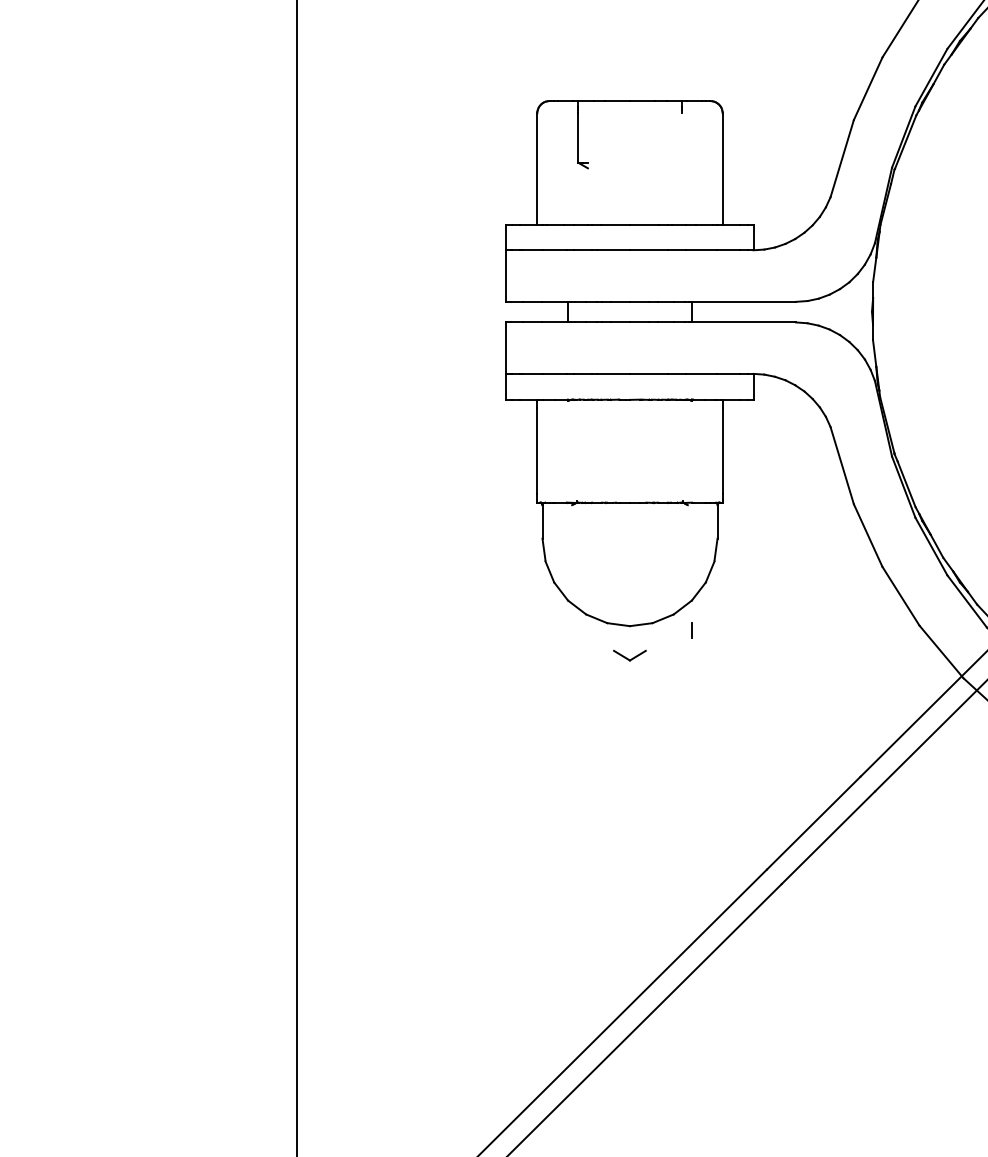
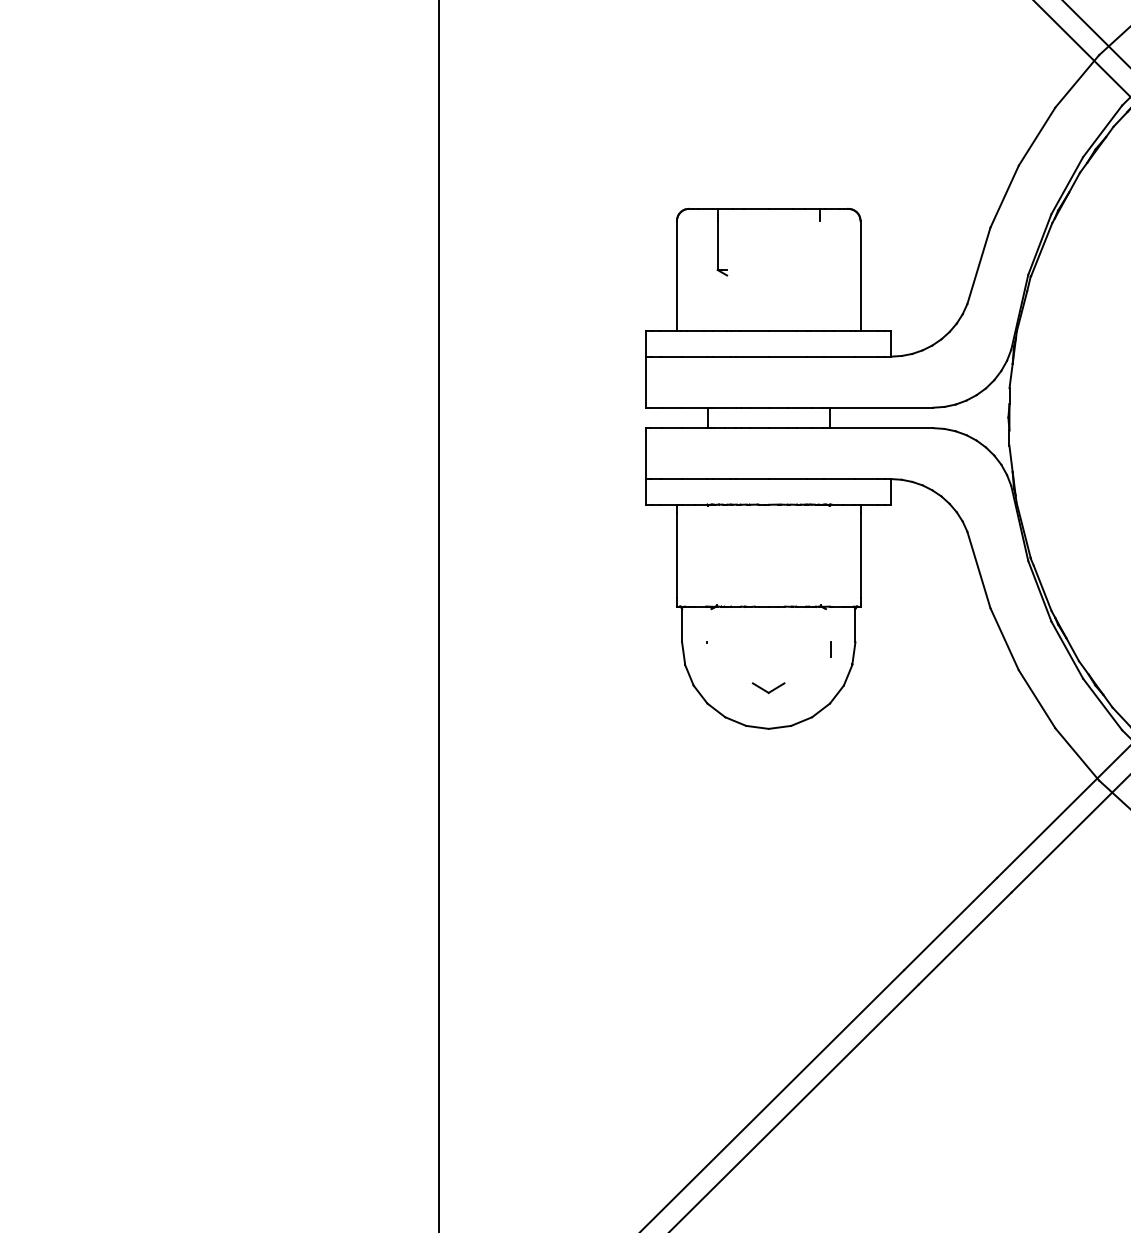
line: (692, 629) -> (830, 649), moved
part: (629, 655) -> (768, 687), moved

